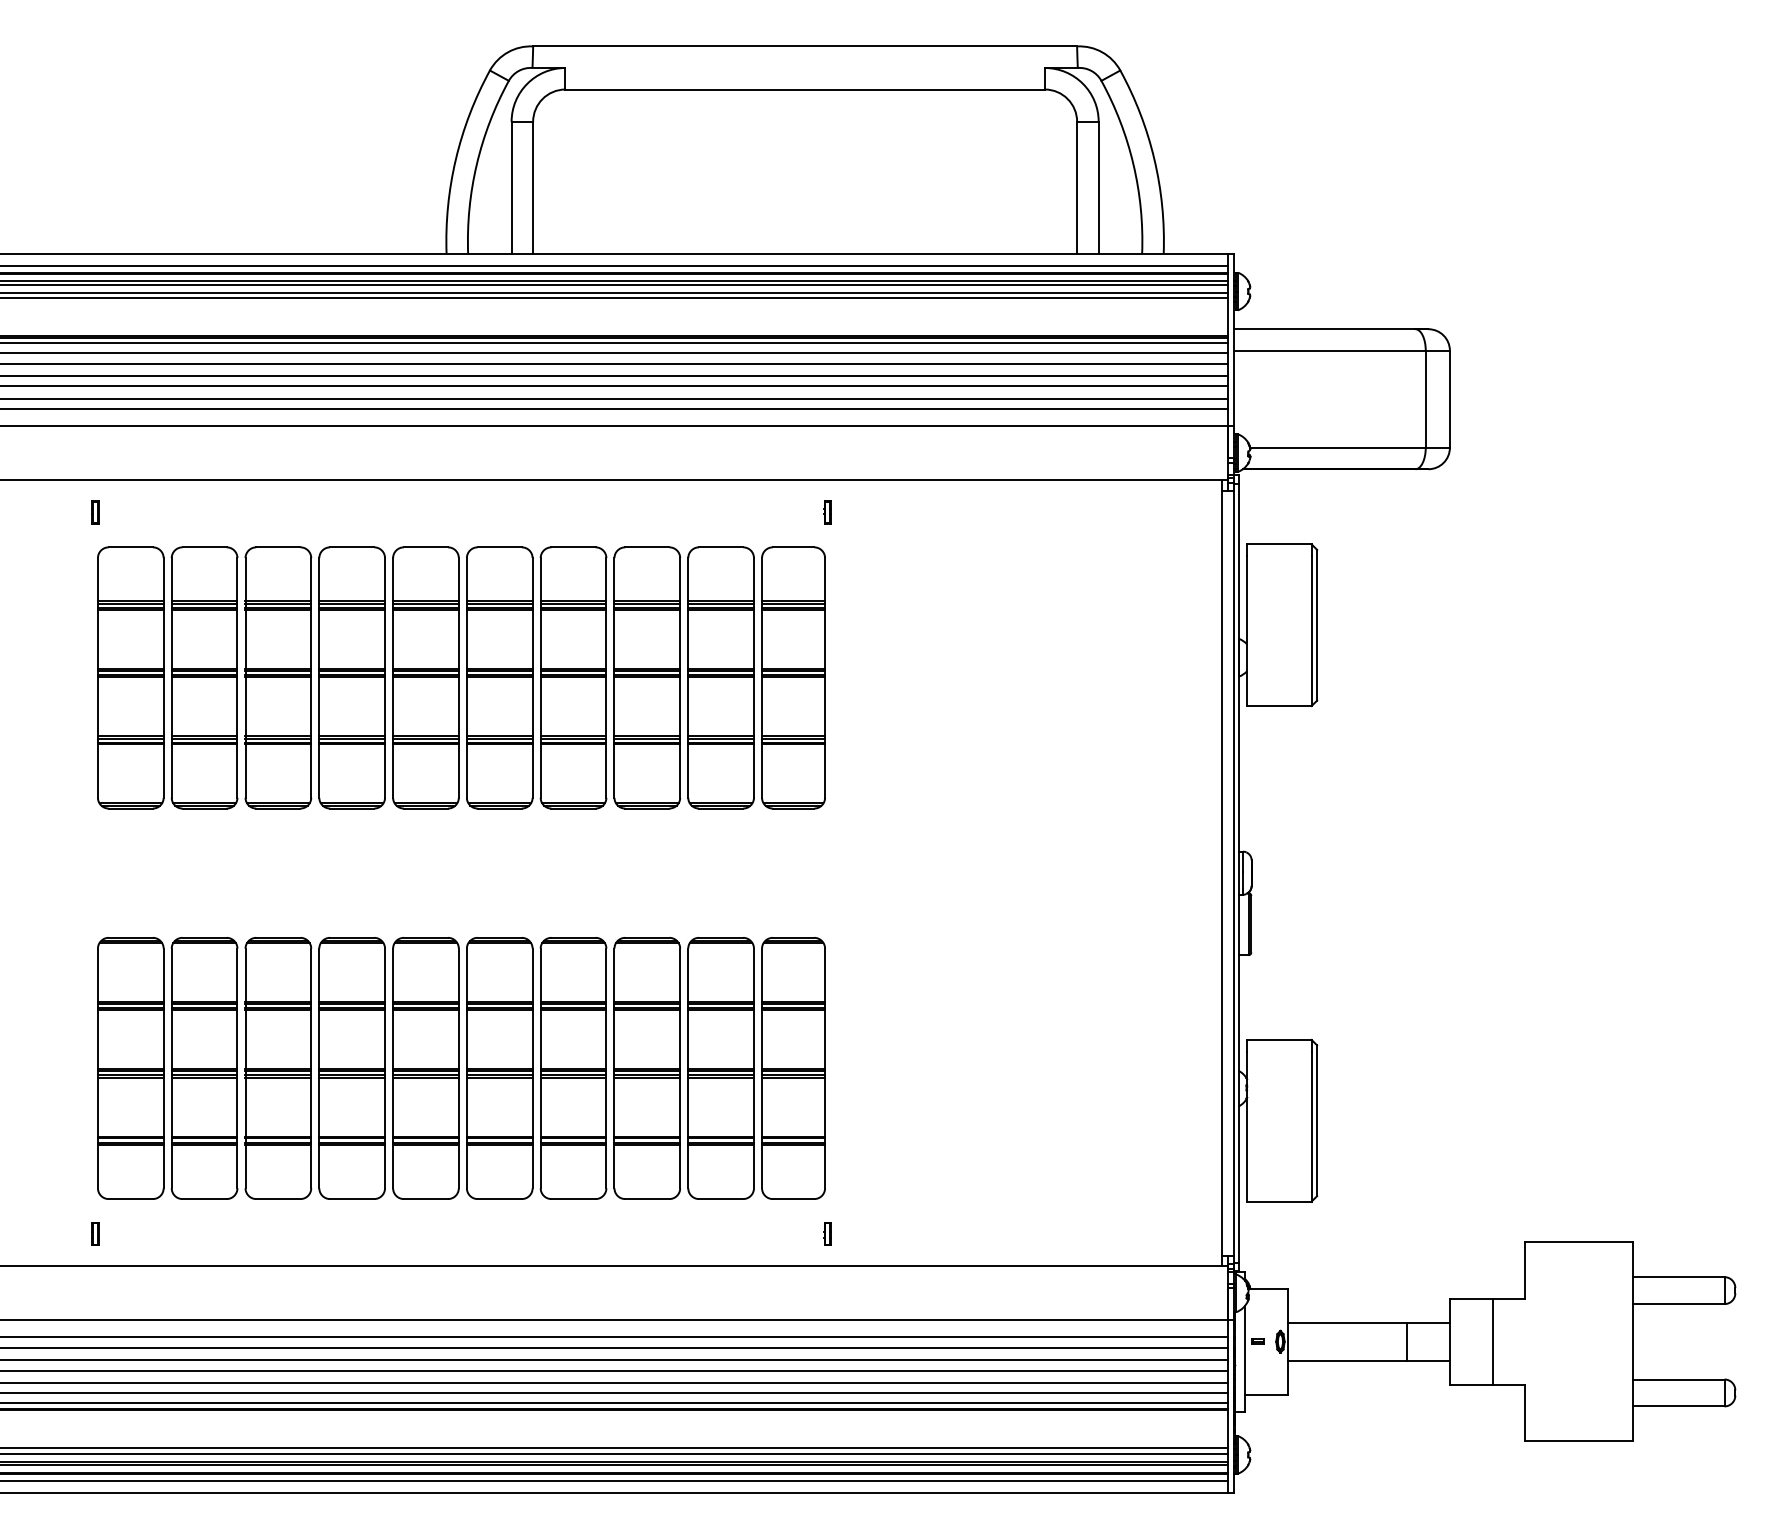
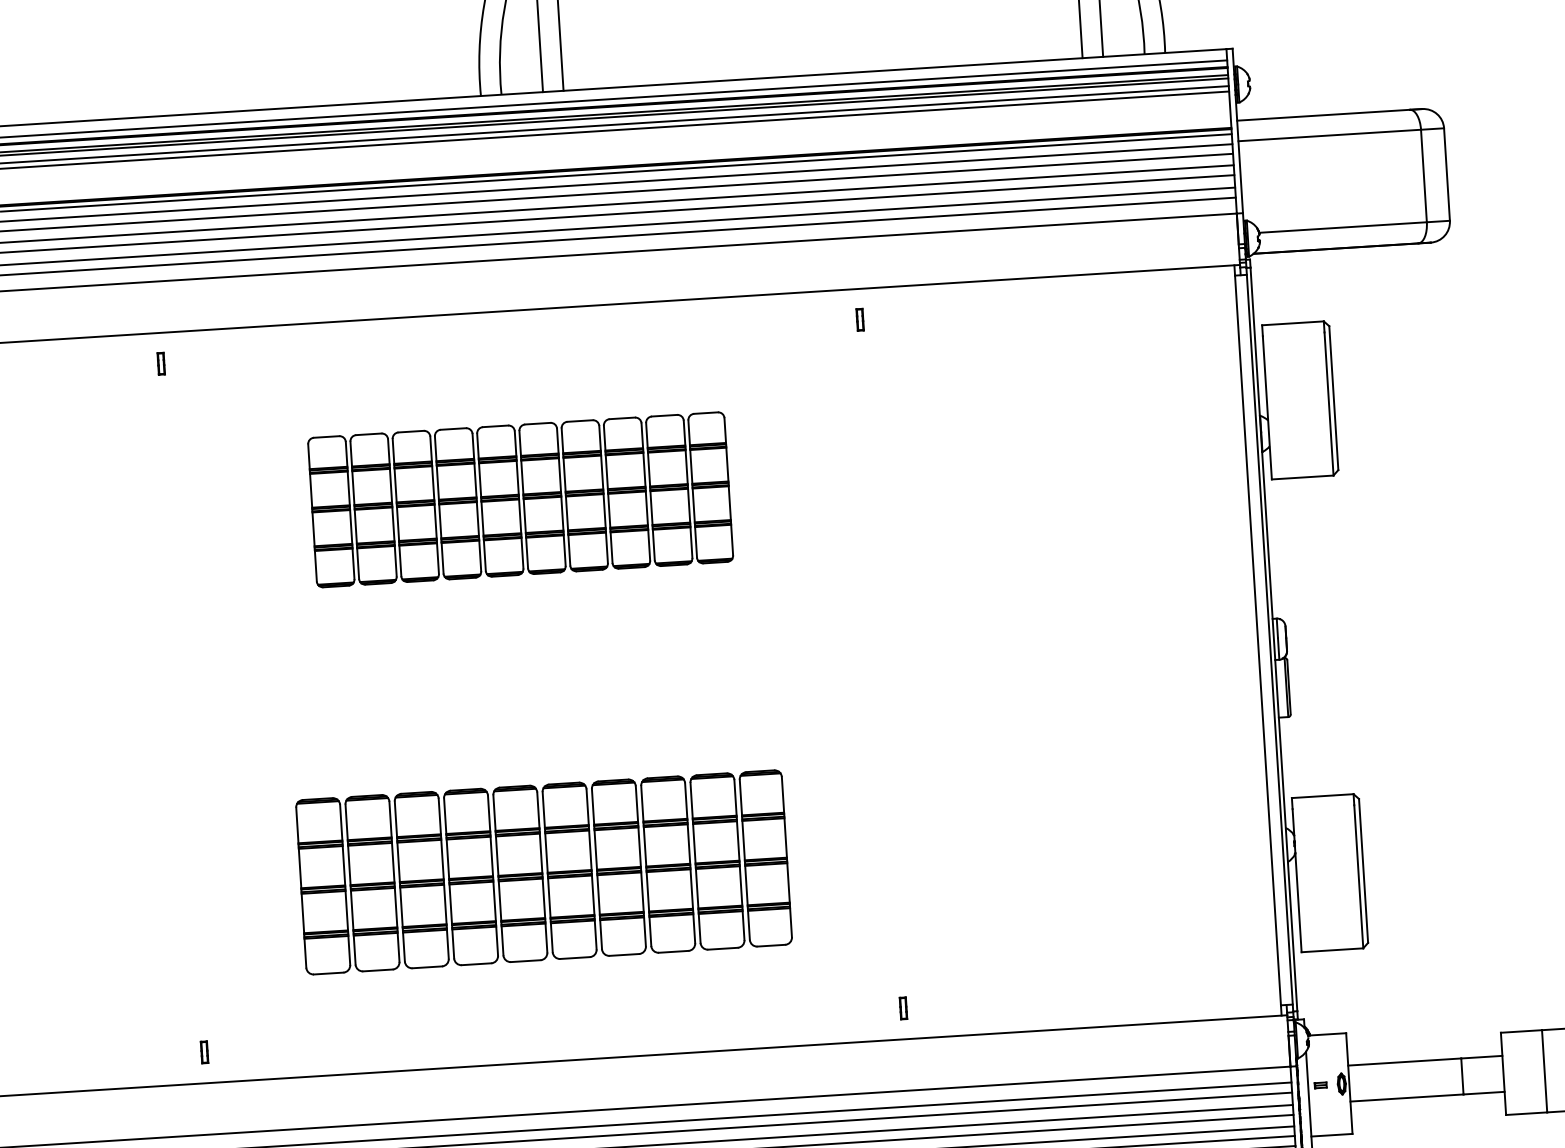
part: (461, 677) -> (520, 499), size x0.6
part: (461, 1068) -> (544, 872), size x0.7

